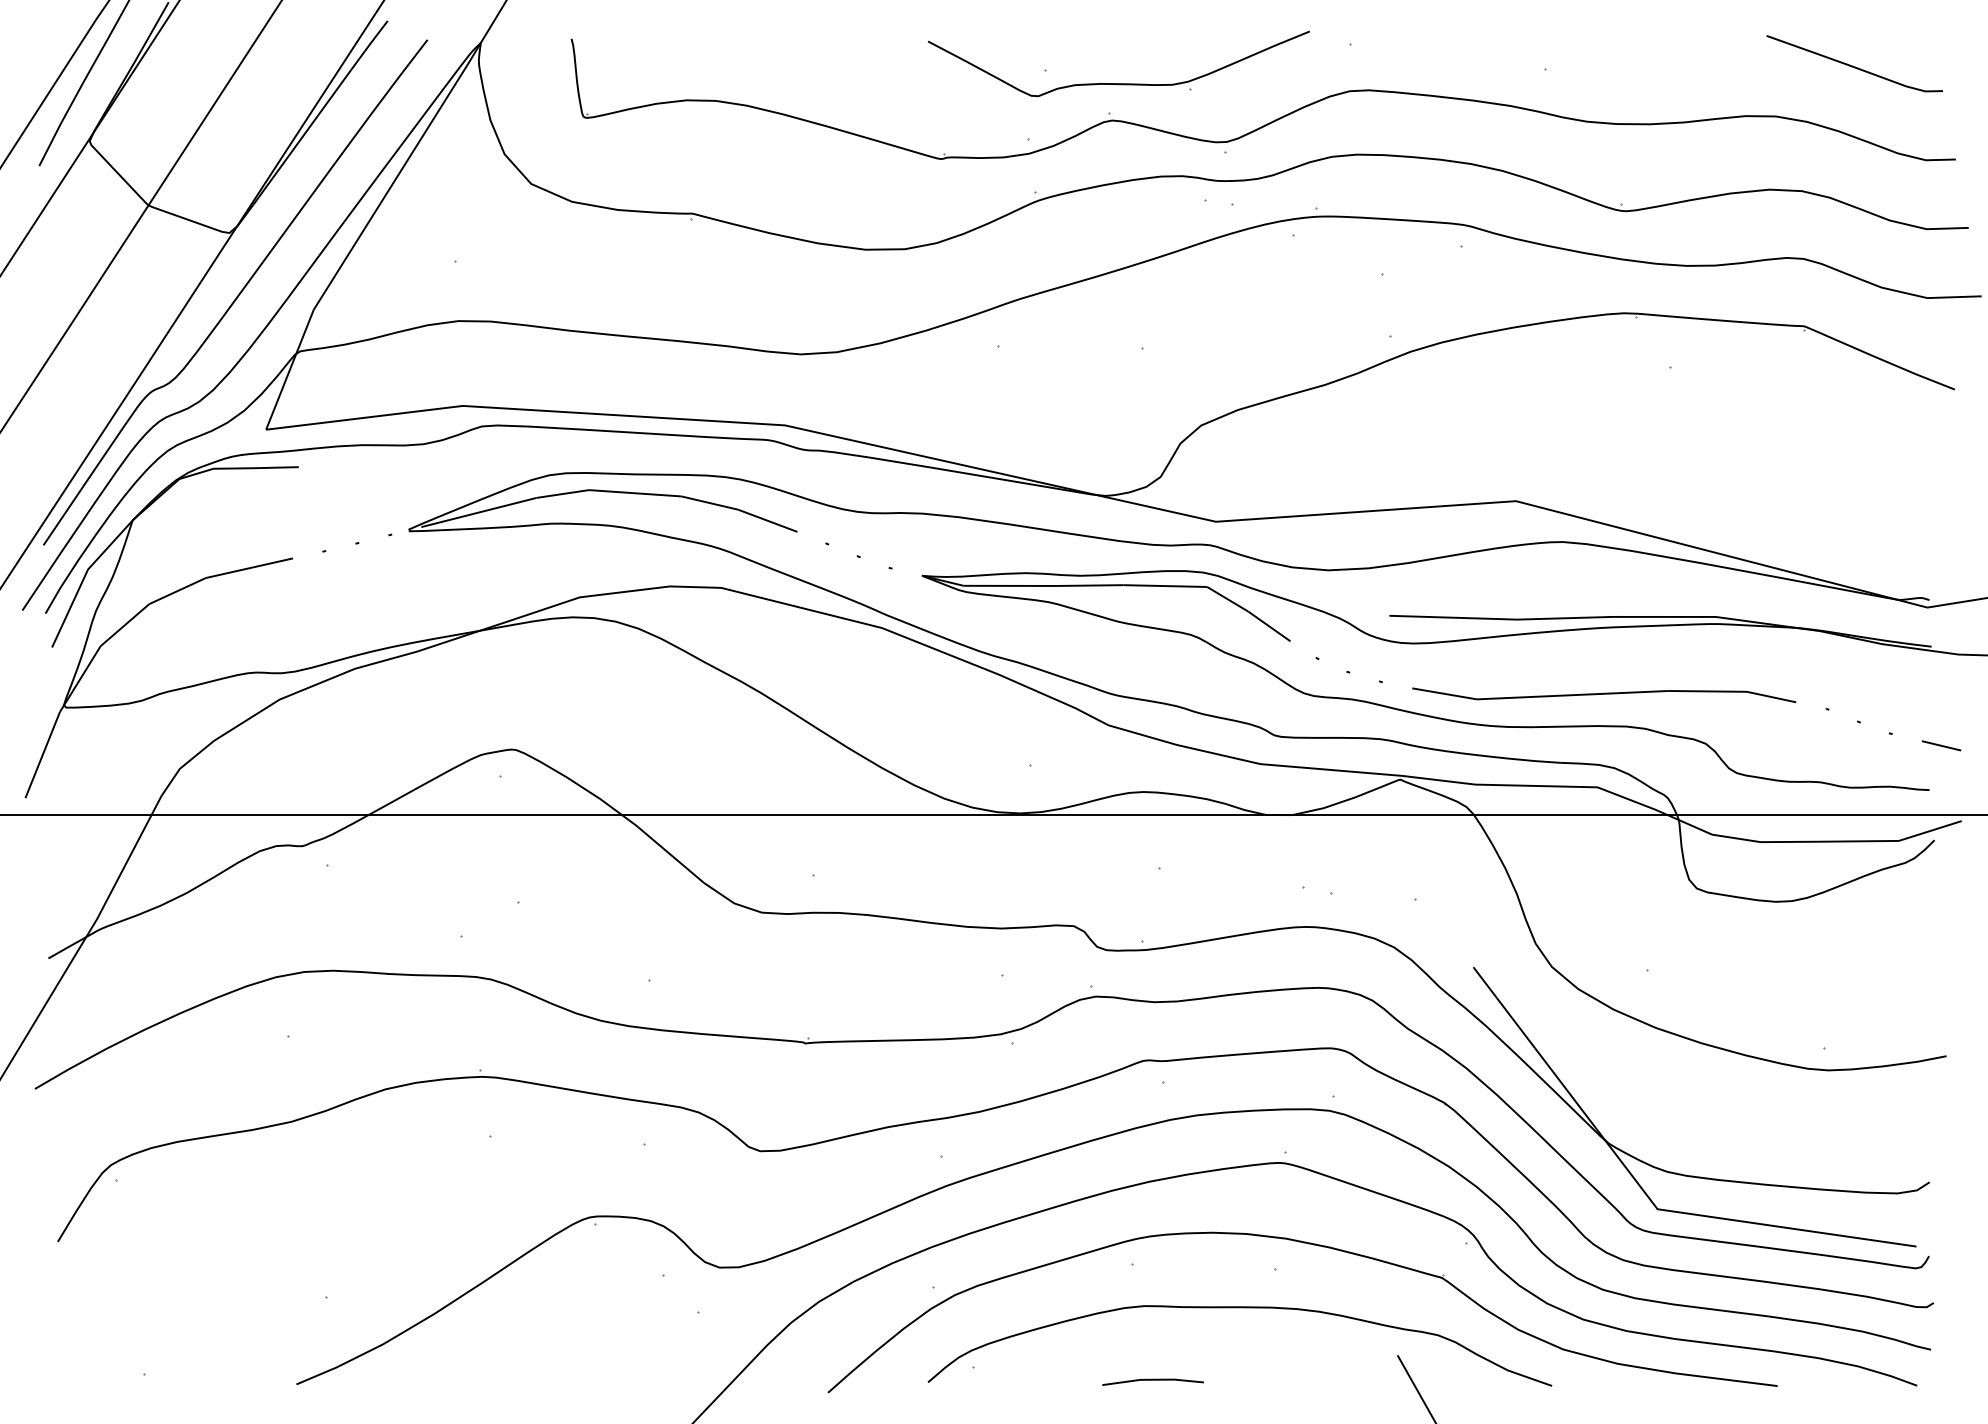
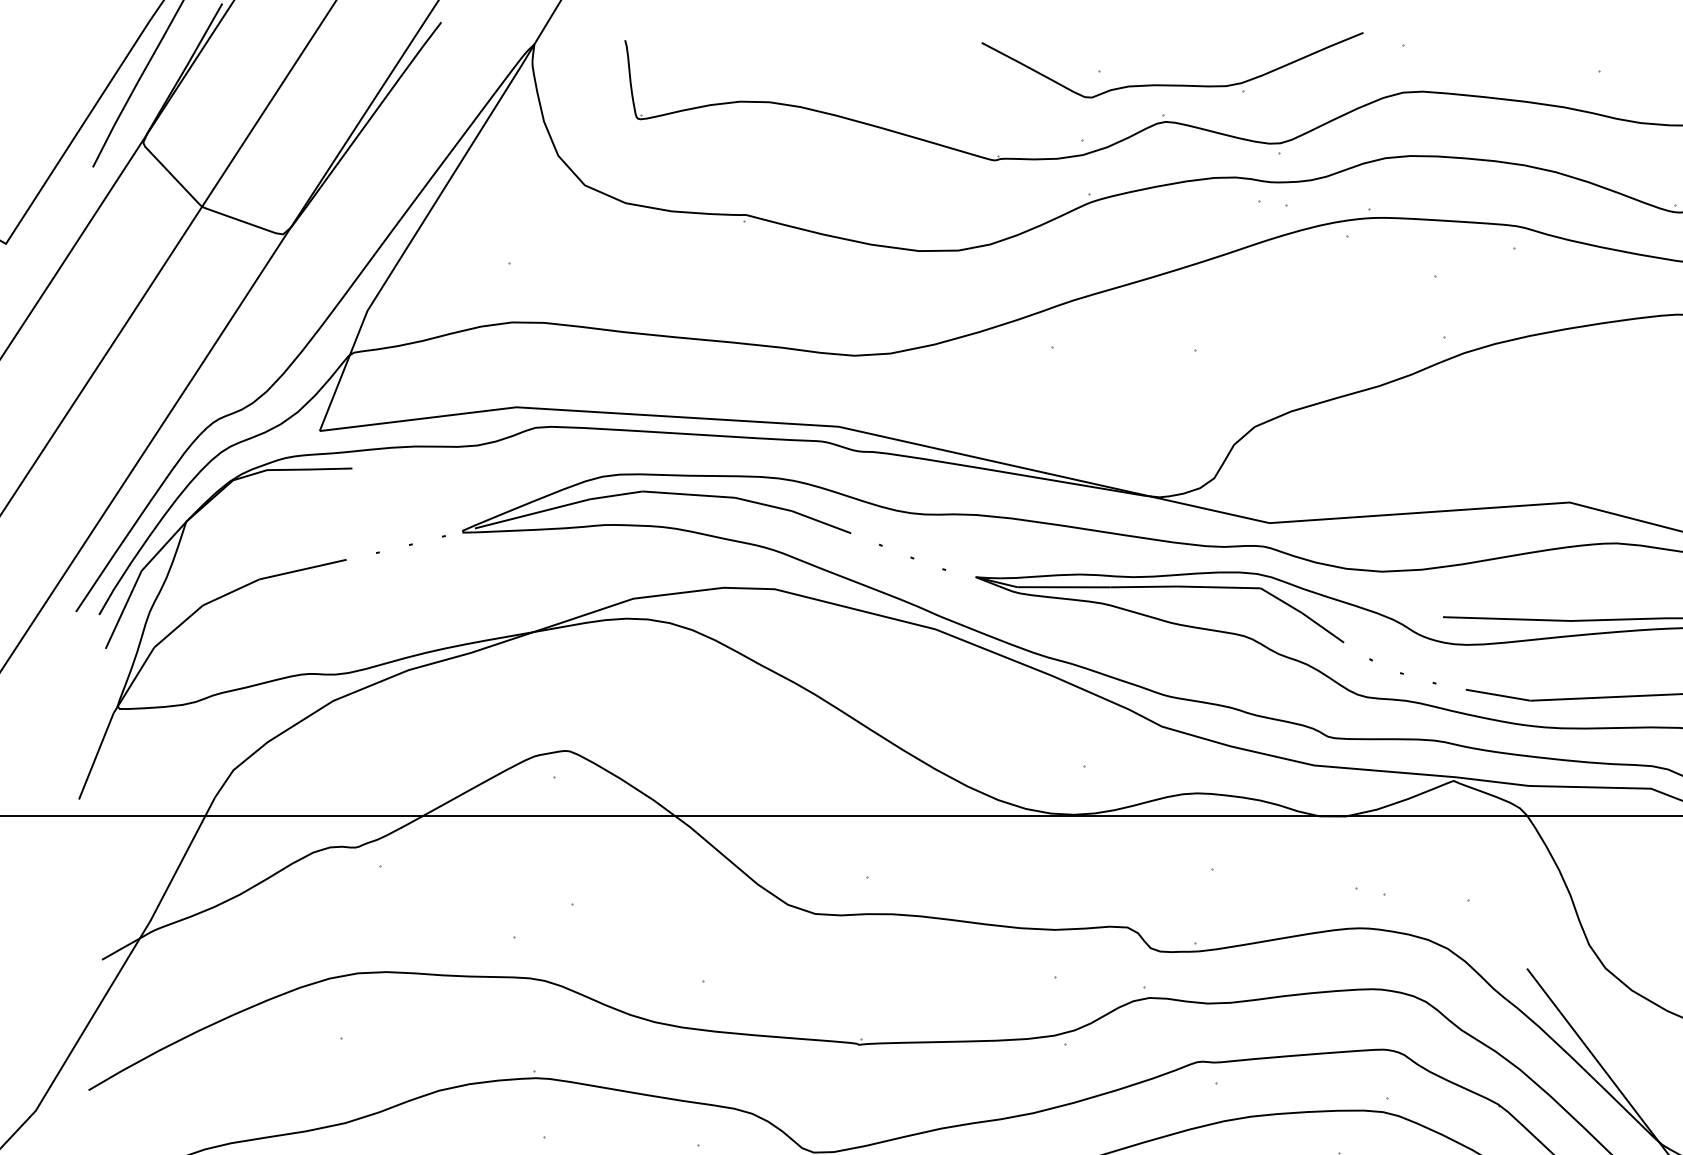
curve: (238, 293) -> (292, 294), removed

